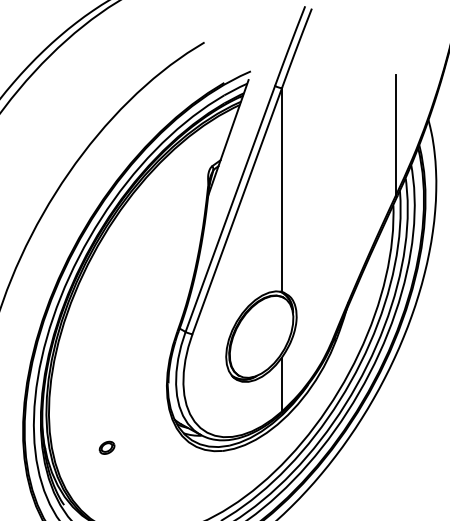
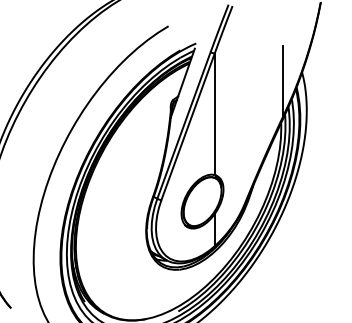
part: (107, 447) -> (110, 267), removed

